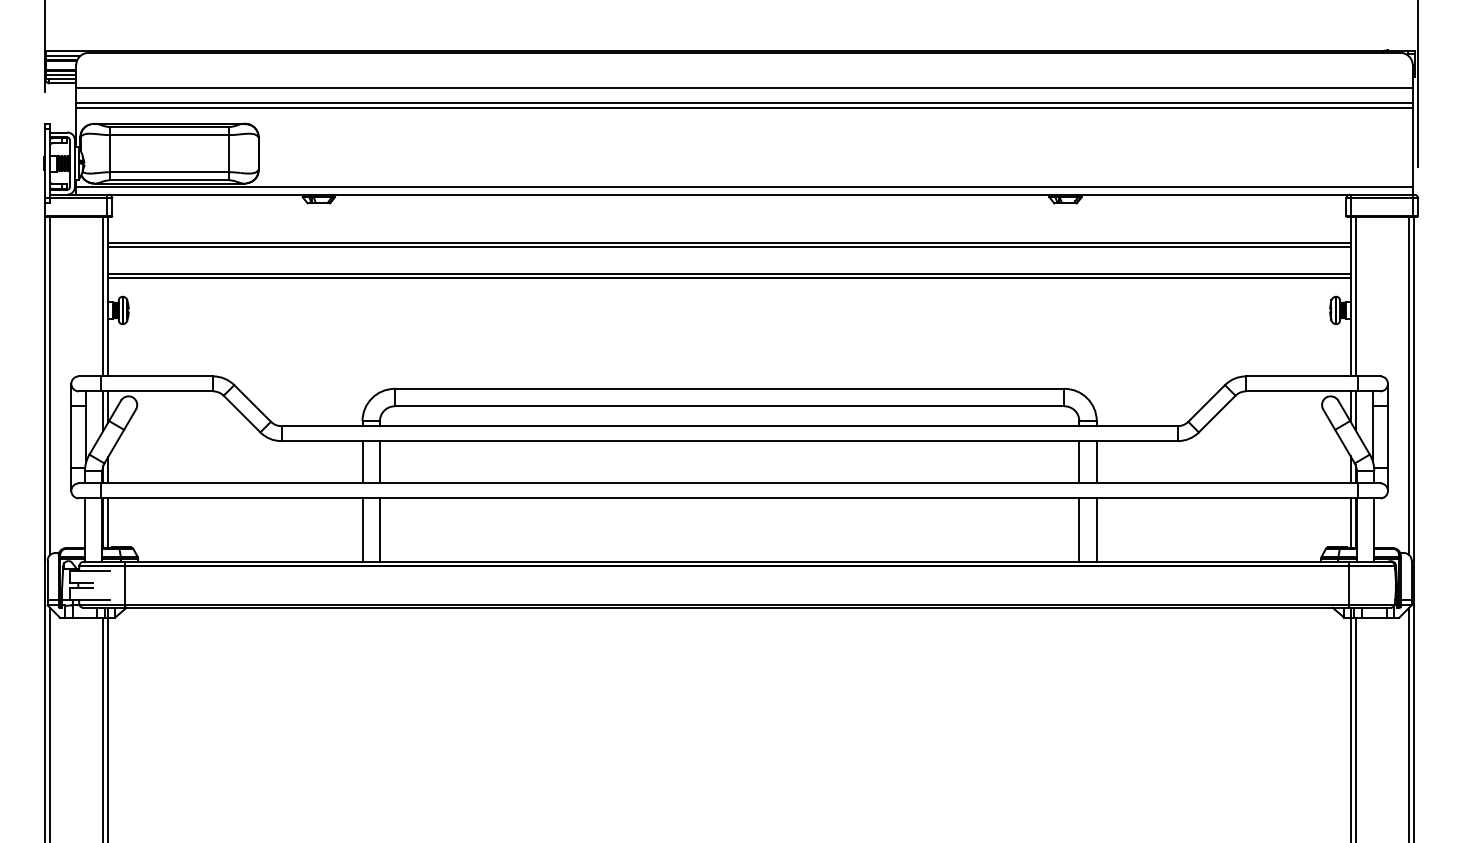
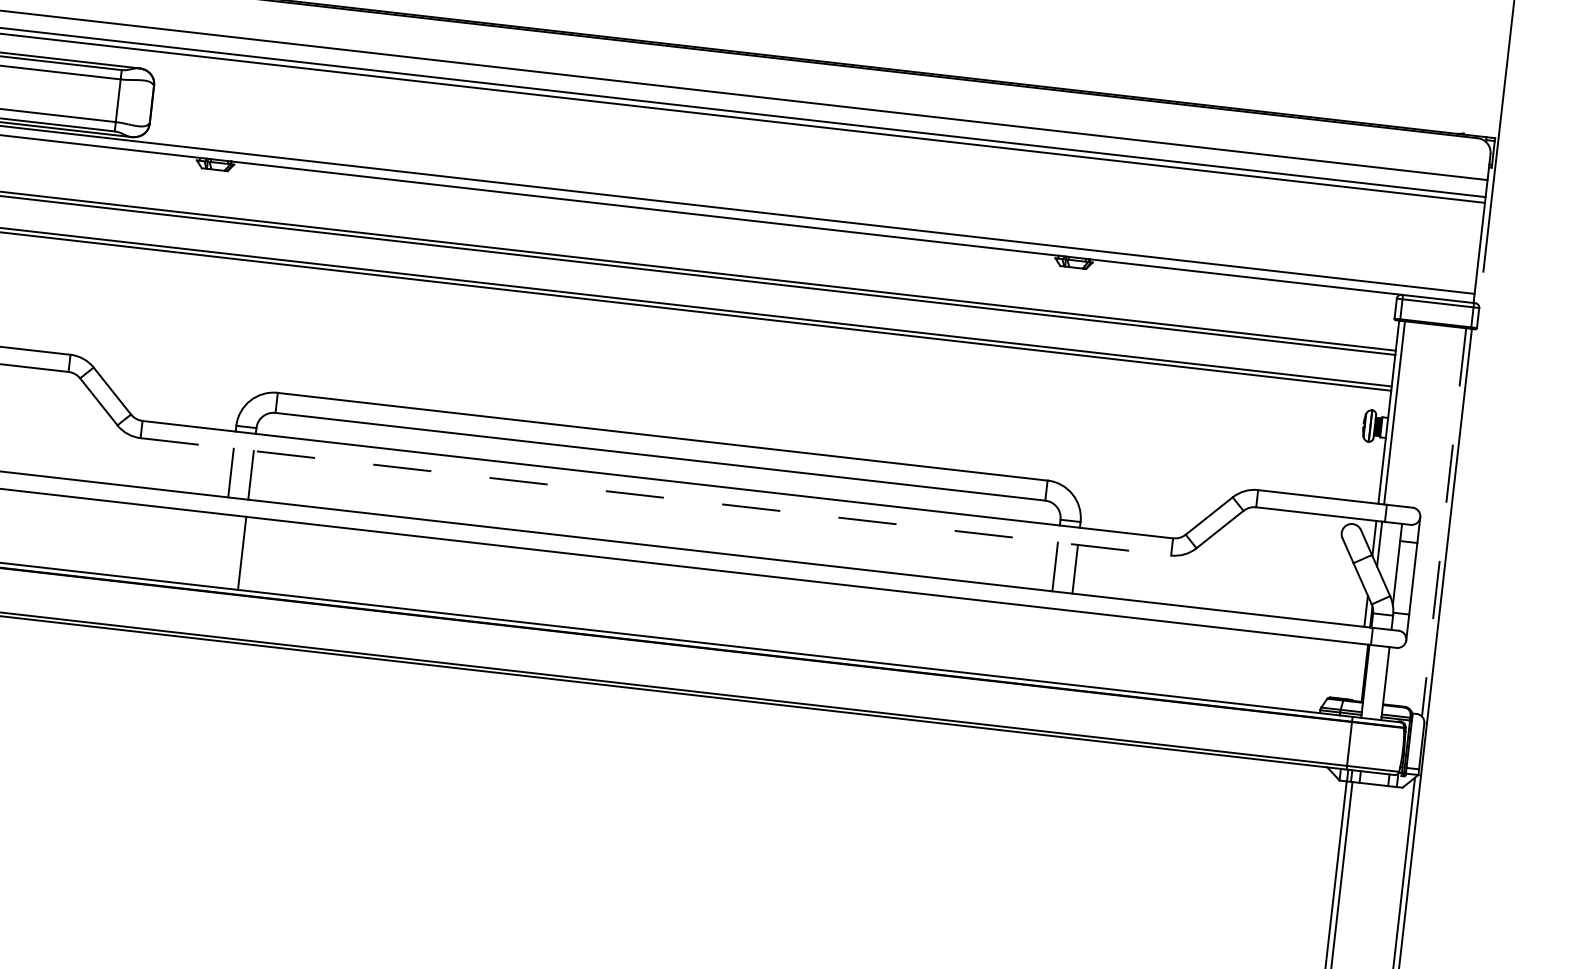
line: (1408, 386) -> (1443, 522), solid -> dashed
line: (730, 441) -> (656, 497), solid -> dashed
line: (1350, 523) -> (1358, 672), removed
line: (362, 529) -> (222, 550), removed
line: (1079, 529) -> (1046, 644), removed
line: (1096, 529) -> (1066, 646), removed

